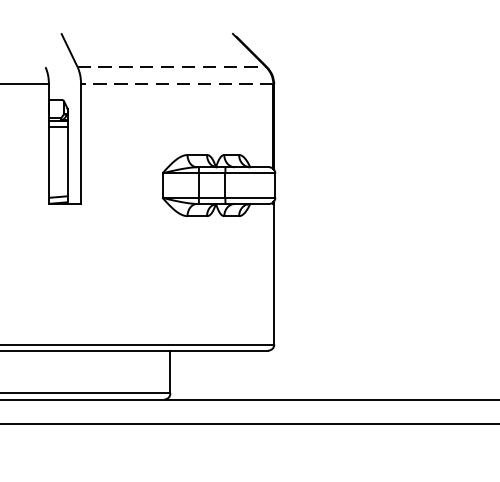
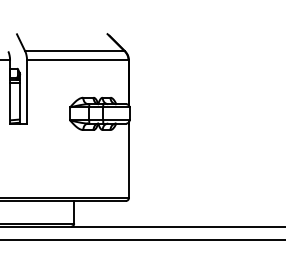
line: (172, 67) -> (75, 51), dashed -> solid
line: (176, 84) -> (77, 60), dashed -> solid

